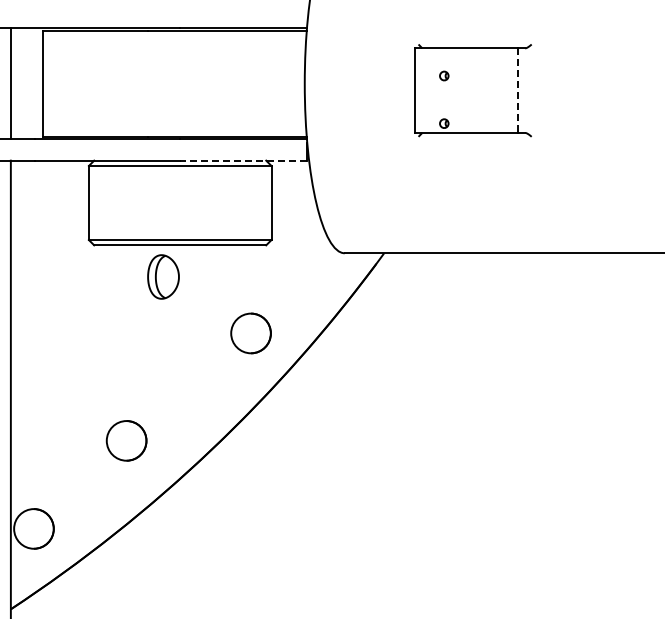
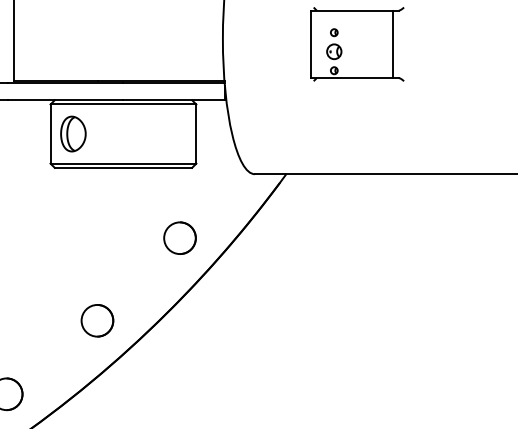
line: (517, 91) -> (392, 45), dashed -> solid
part: (444, 99) -> (334, 51), added
line: (243, 160) -> (173, 100), dashed -> solid
part: (163, 276) -> (73, 133), moved
part: (126, 440) -> (97, 320), moved

